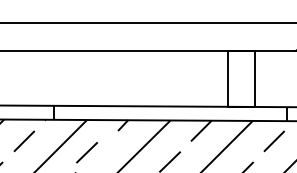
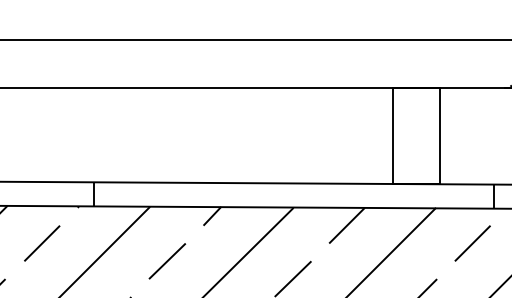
line: (86, 152) -> (166, 260), moved

